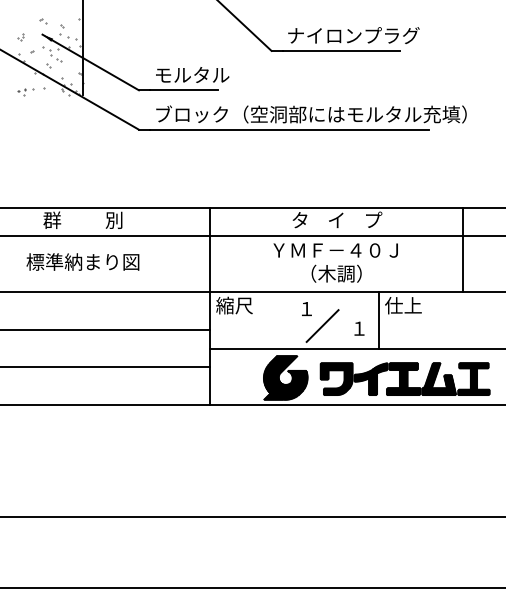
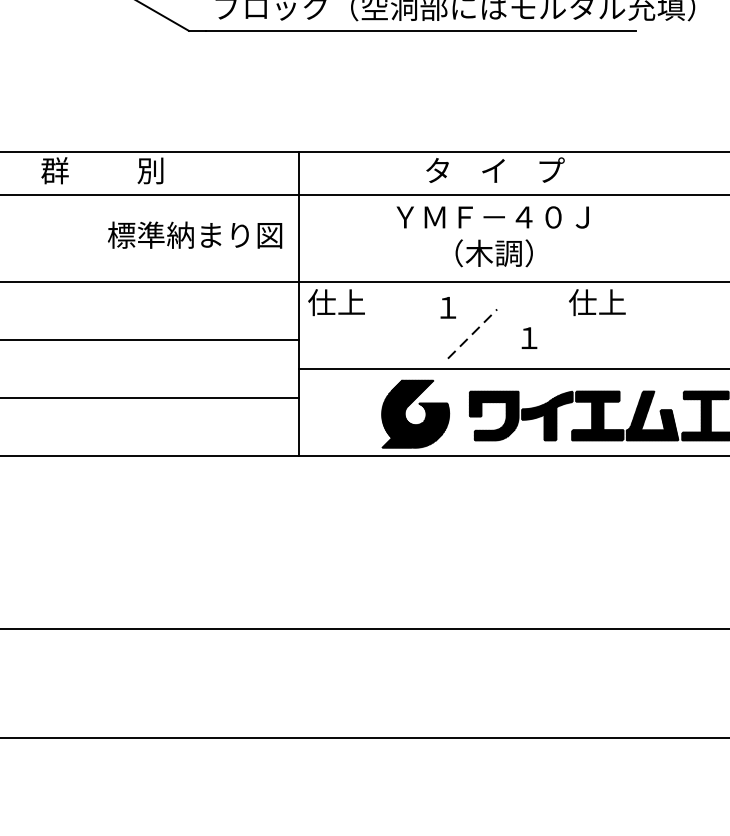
line: (463, 249) -> (690, 215), removed
text: (82, 261) -> (194, 234), moved
text: (234, 305) -> (336, 302), 縮尺 -> 仕上
line: (378, 320) -> (558, 325), removed
line: (322, 326) -> (472, 334), solid -> dashed

